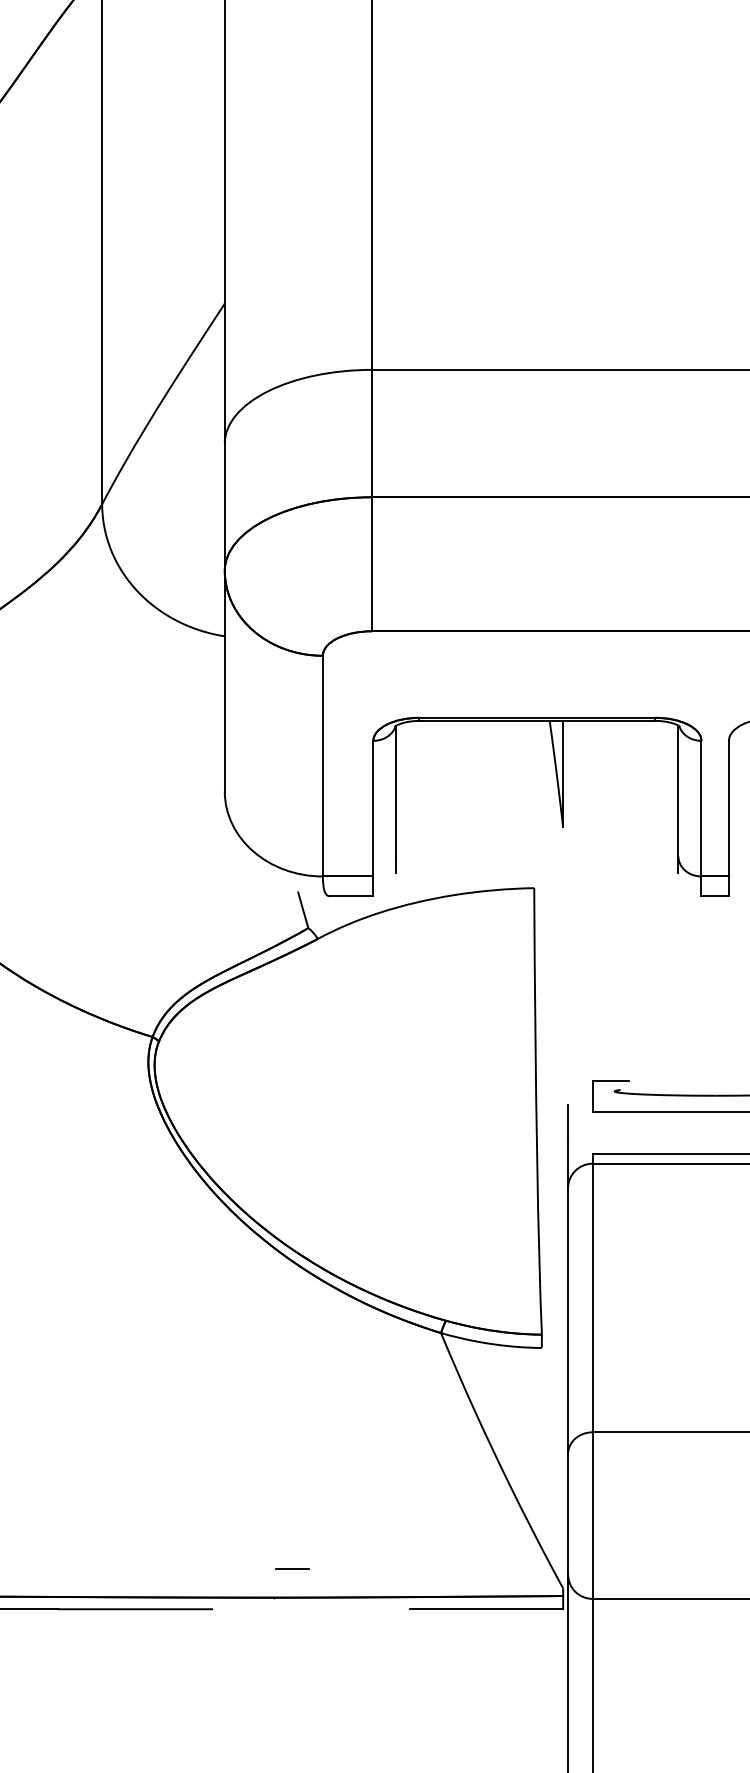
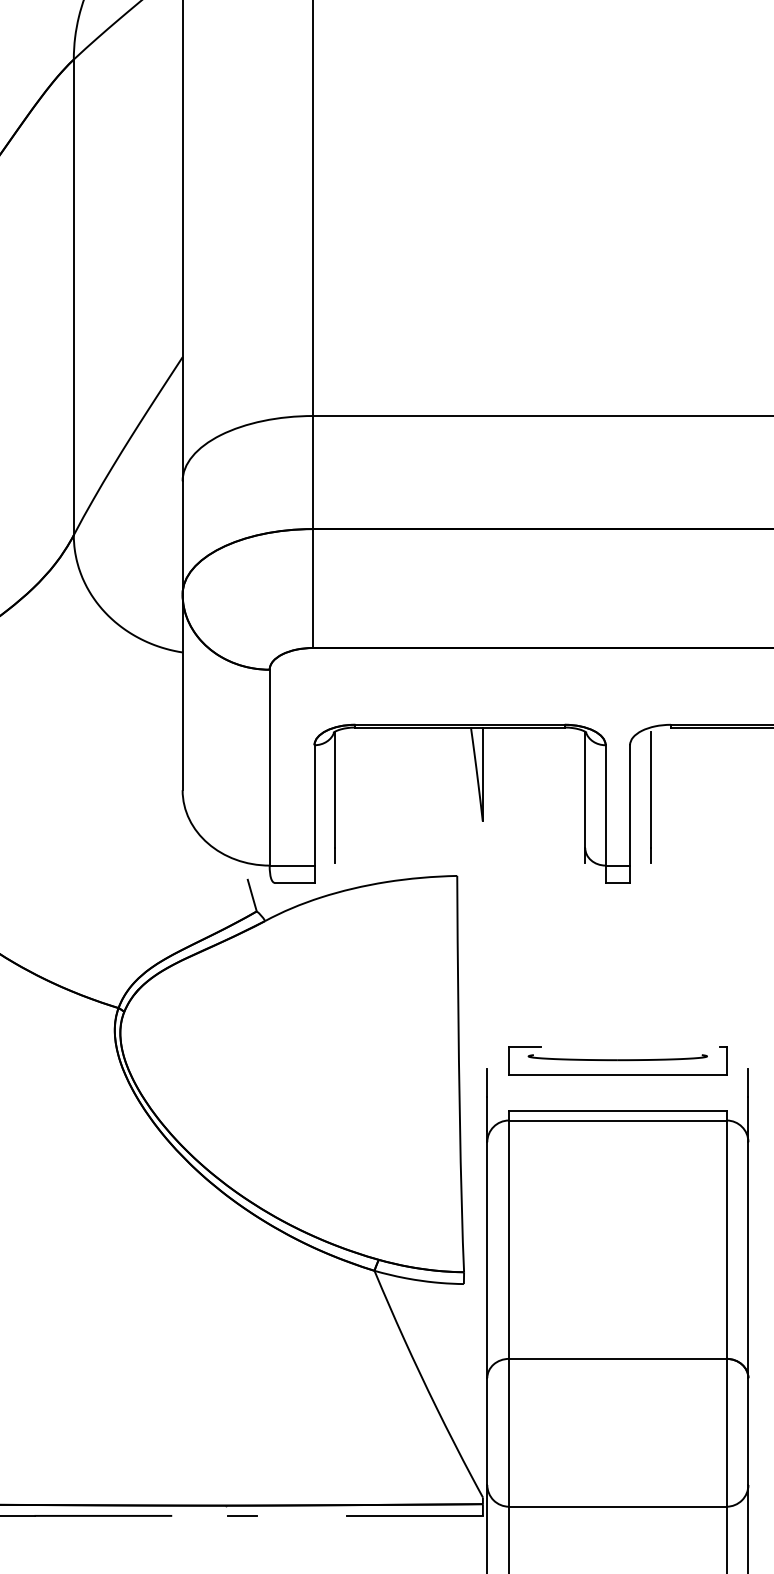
line: (292, 1568) -> (242, 1515), moved

